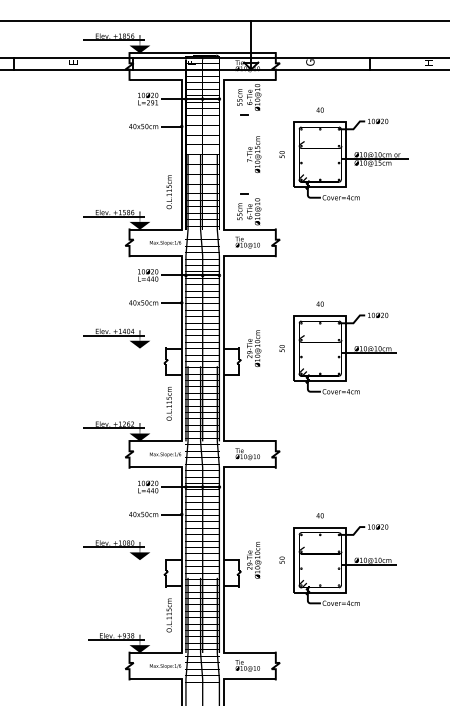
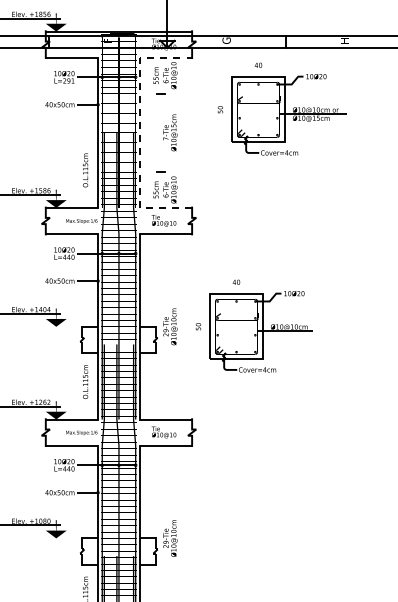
part: (343, 153) -> (281, 108), moved
line: (223, 154) -> (139, 132), solid -> dashed
part: (337, 559) -> (253, 537), removed

